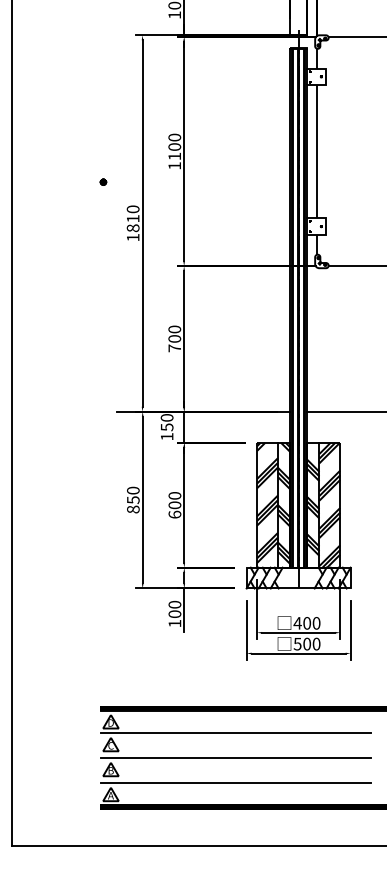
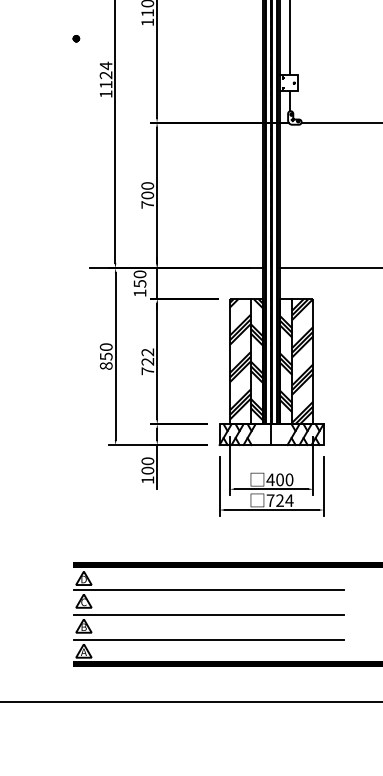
text: (132, 218) -> (105, 75), 1810 -> 1124
text: (174, 505) -> (147, 362), 600 -> 722
text: (306, 643) -> (279, 500), 500 -> 724

